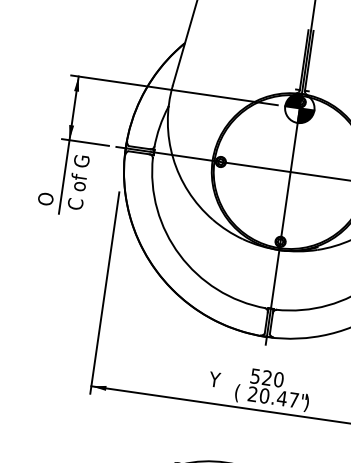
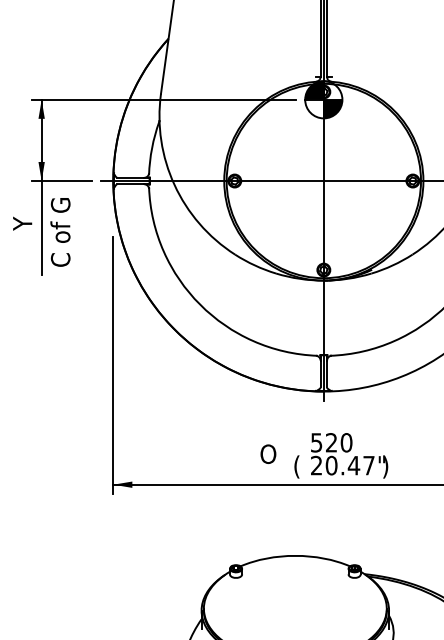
text: (47, 185) -> (22, 241), O -> Y
text: (215, 379) -> (267, 454), Y -> O

